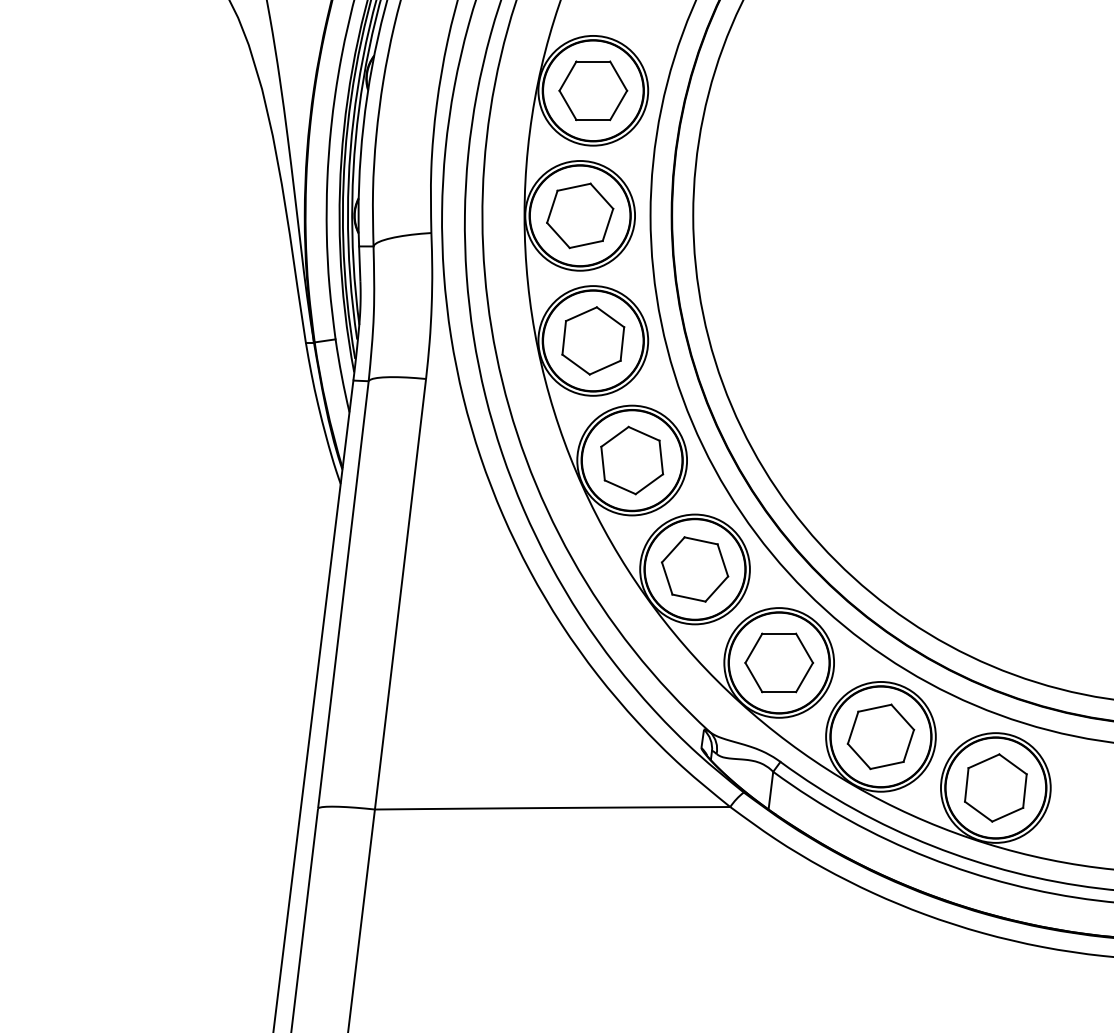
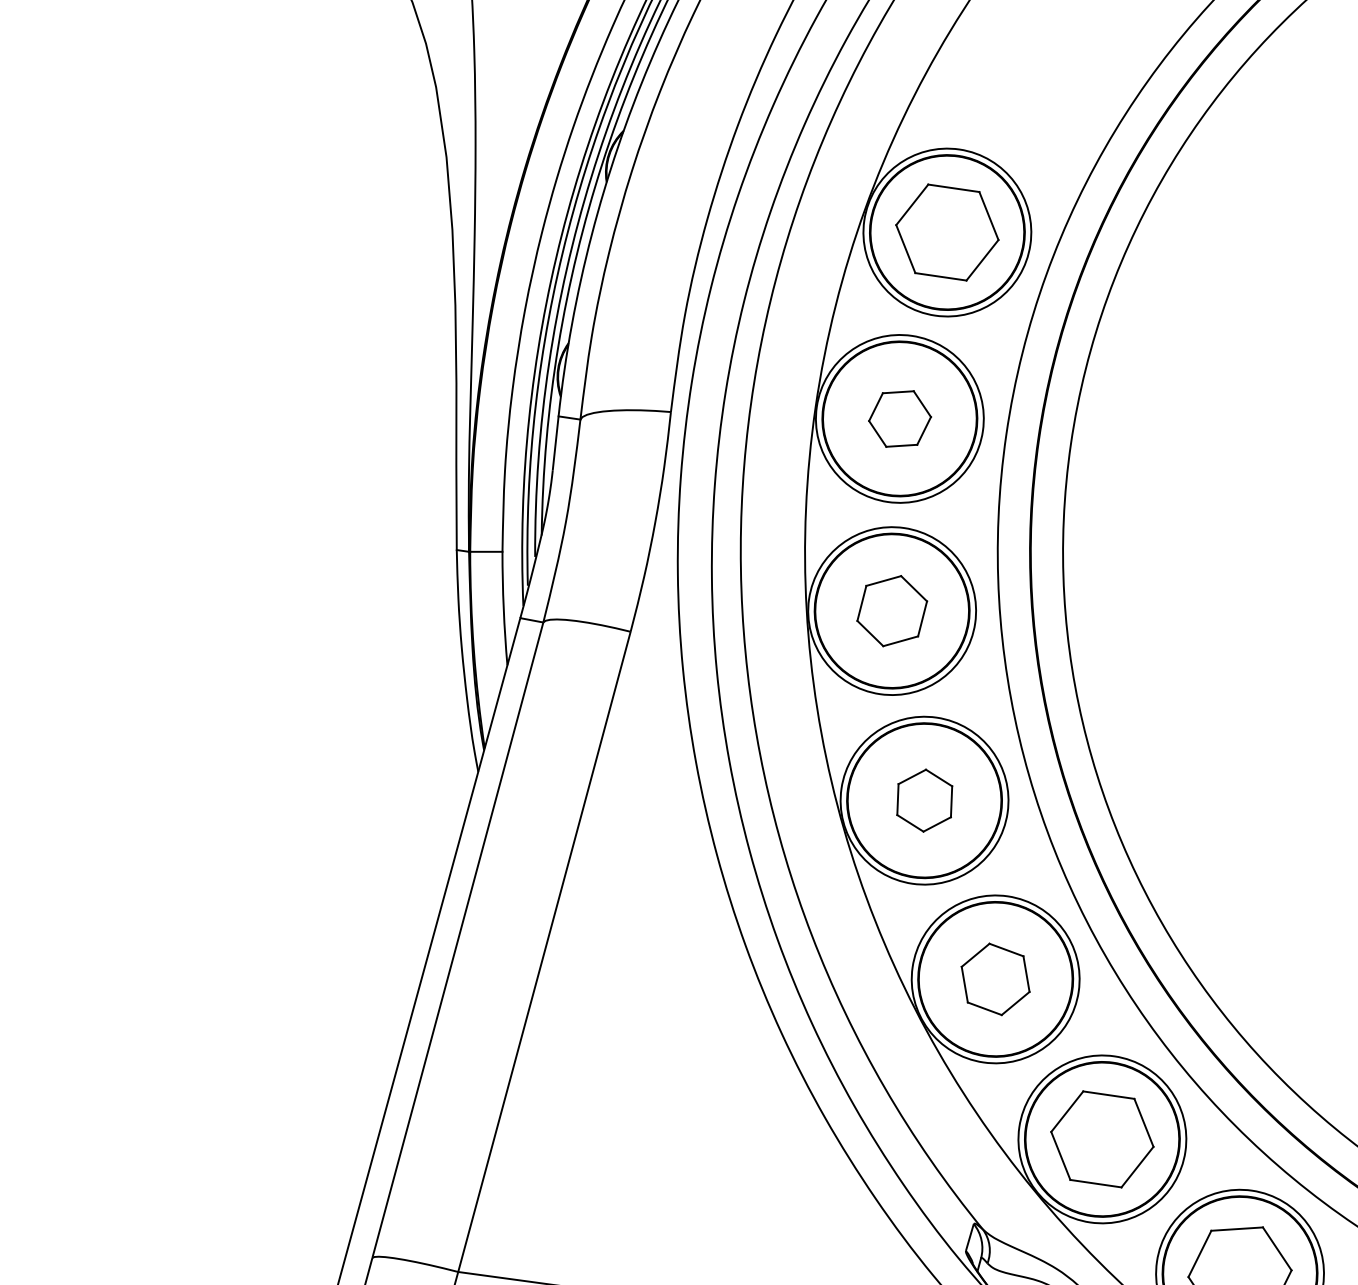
part: (580, 215) -> (900, 418), size x0.6
part: (593, 340) -> (892, 610), size x0.7
part: (632, 460) -> (925, 800), size x0.6
part: (694, 569) -> (994, 979), size x0.7

